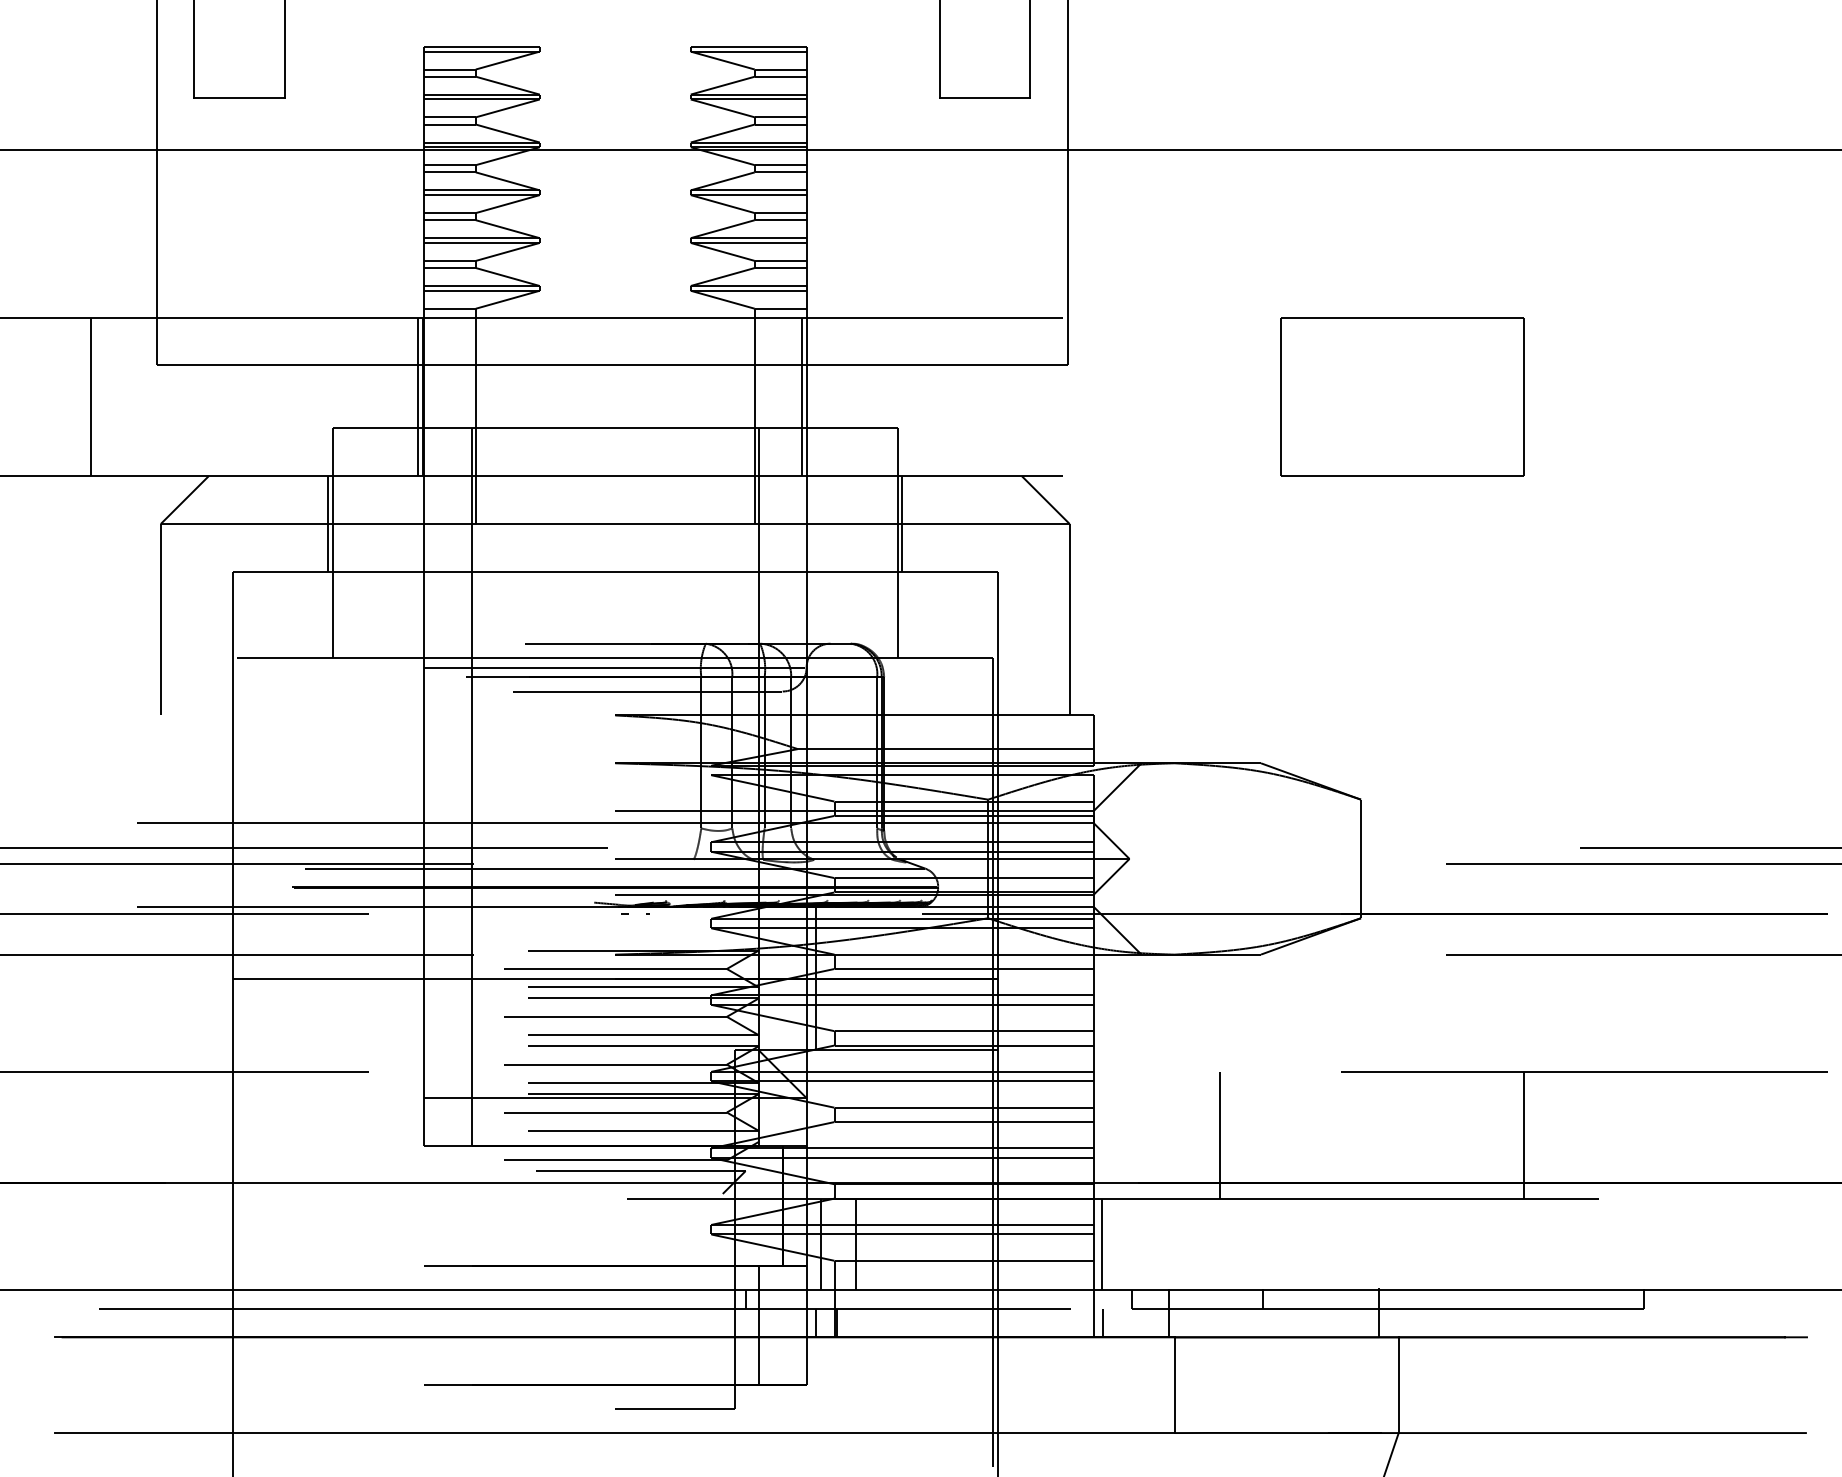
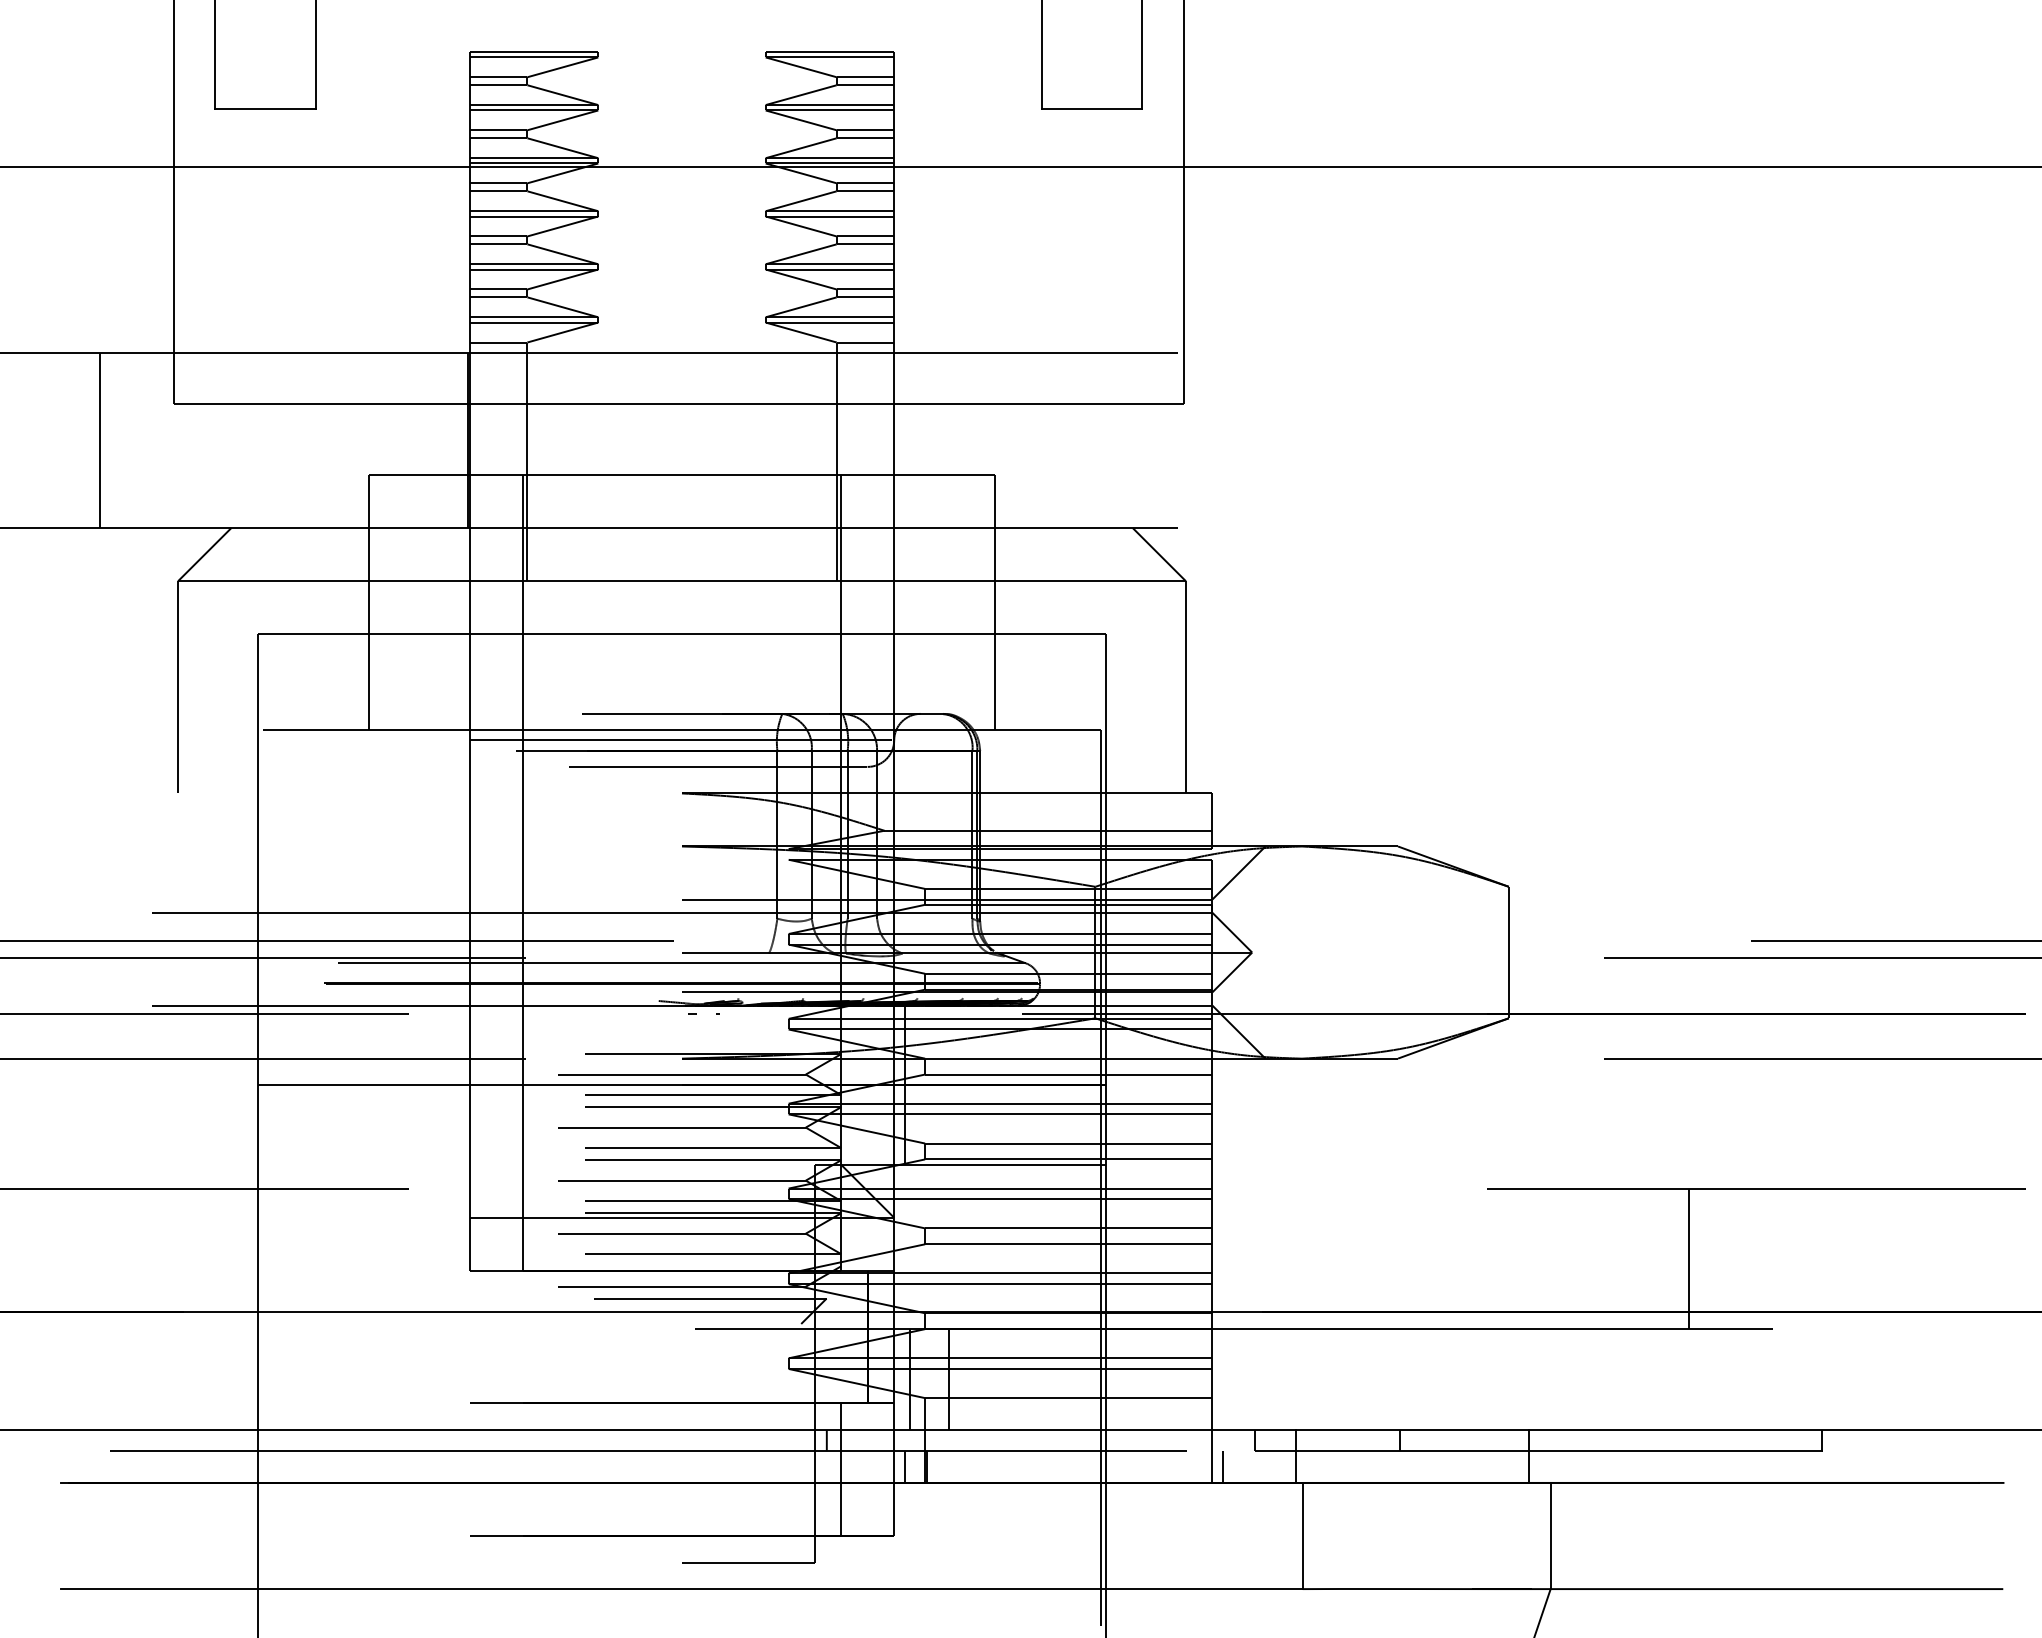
line: (418, 397) -> (463, 440), removed
line: (802, 397) -> (889, 440), removed
part: (1402, 397) -> (1554, 440), removed
line: (328, 524) -> (363, 581), removed
line: (902, 524) -> (1000, 581), removed
line: (1219, 1135) -> (1352, 1259), removed
line: (1101, 1244) -> (1221, 1379), removed

